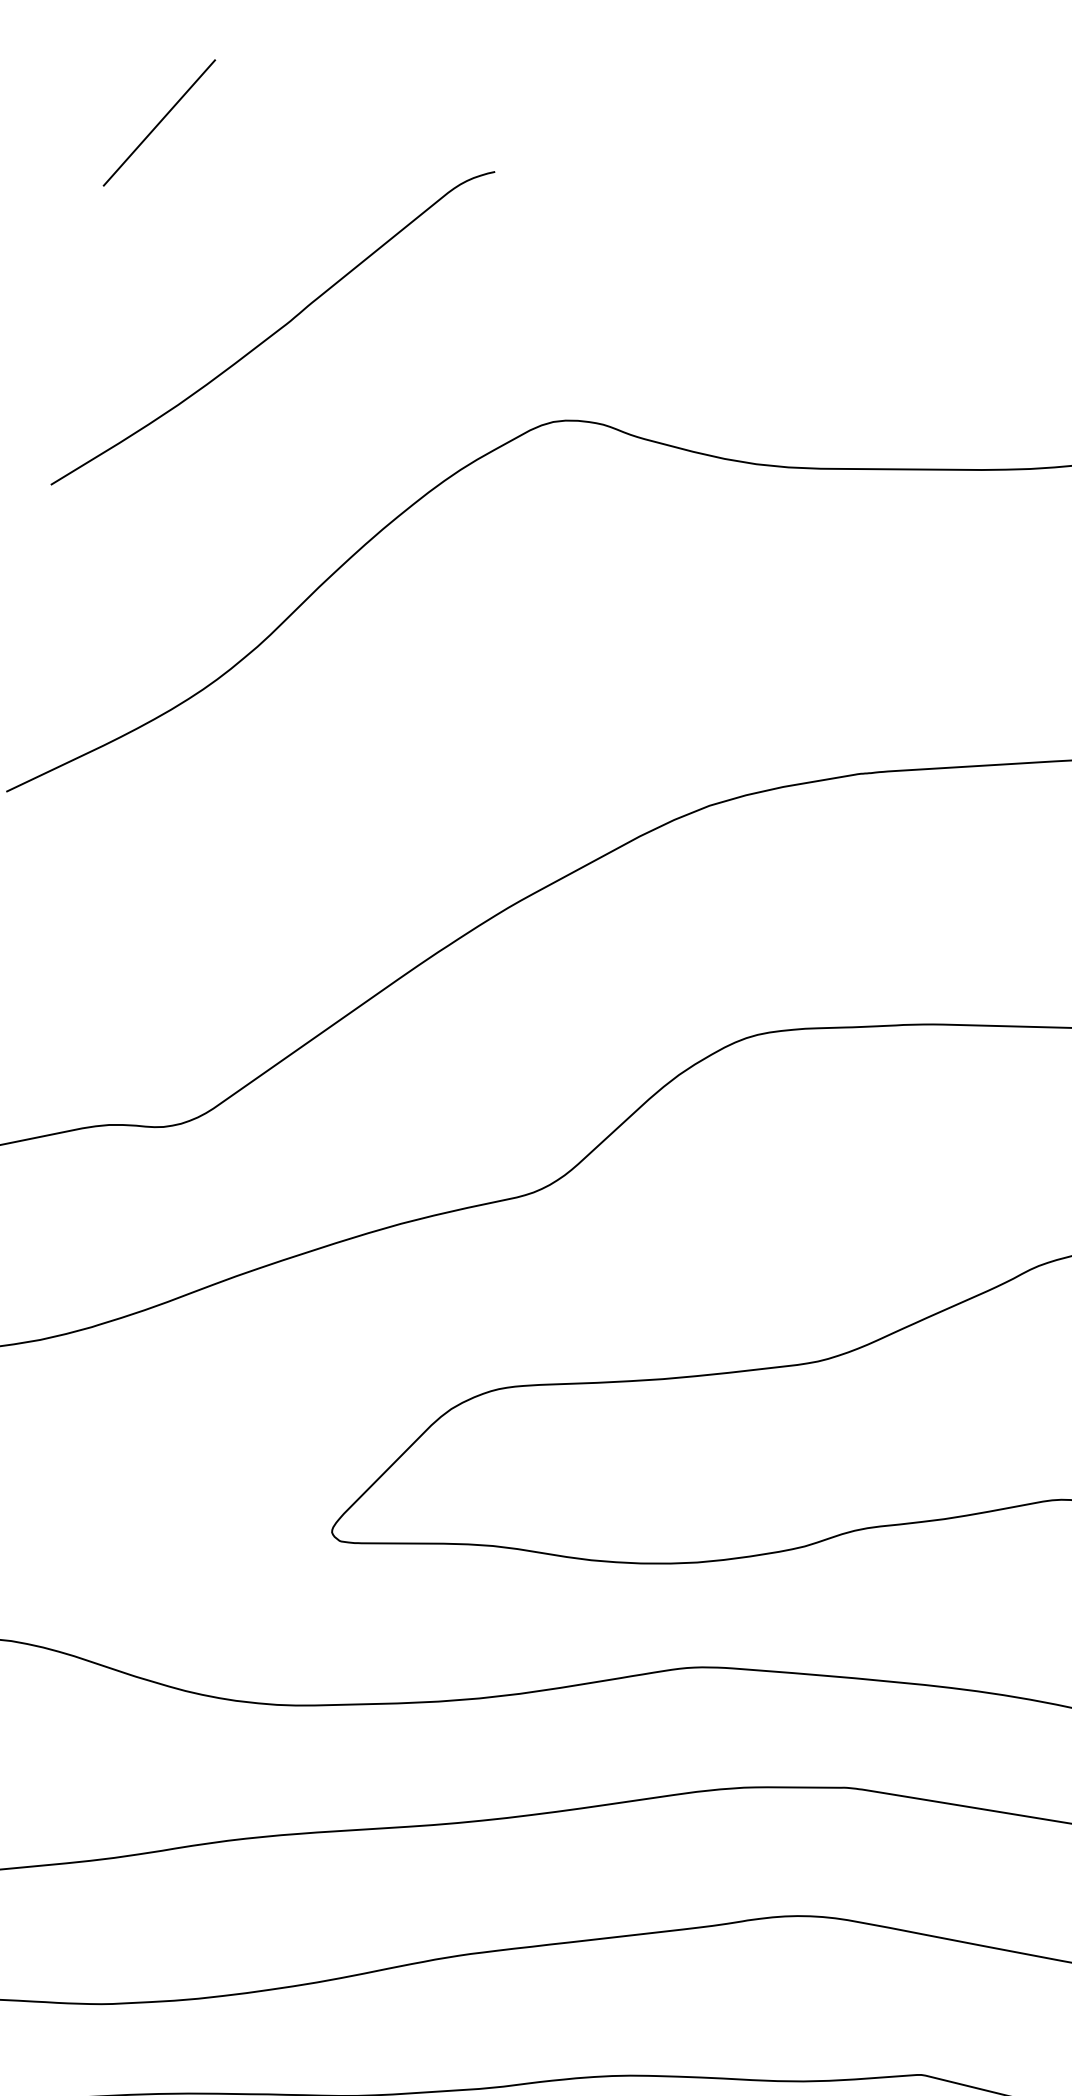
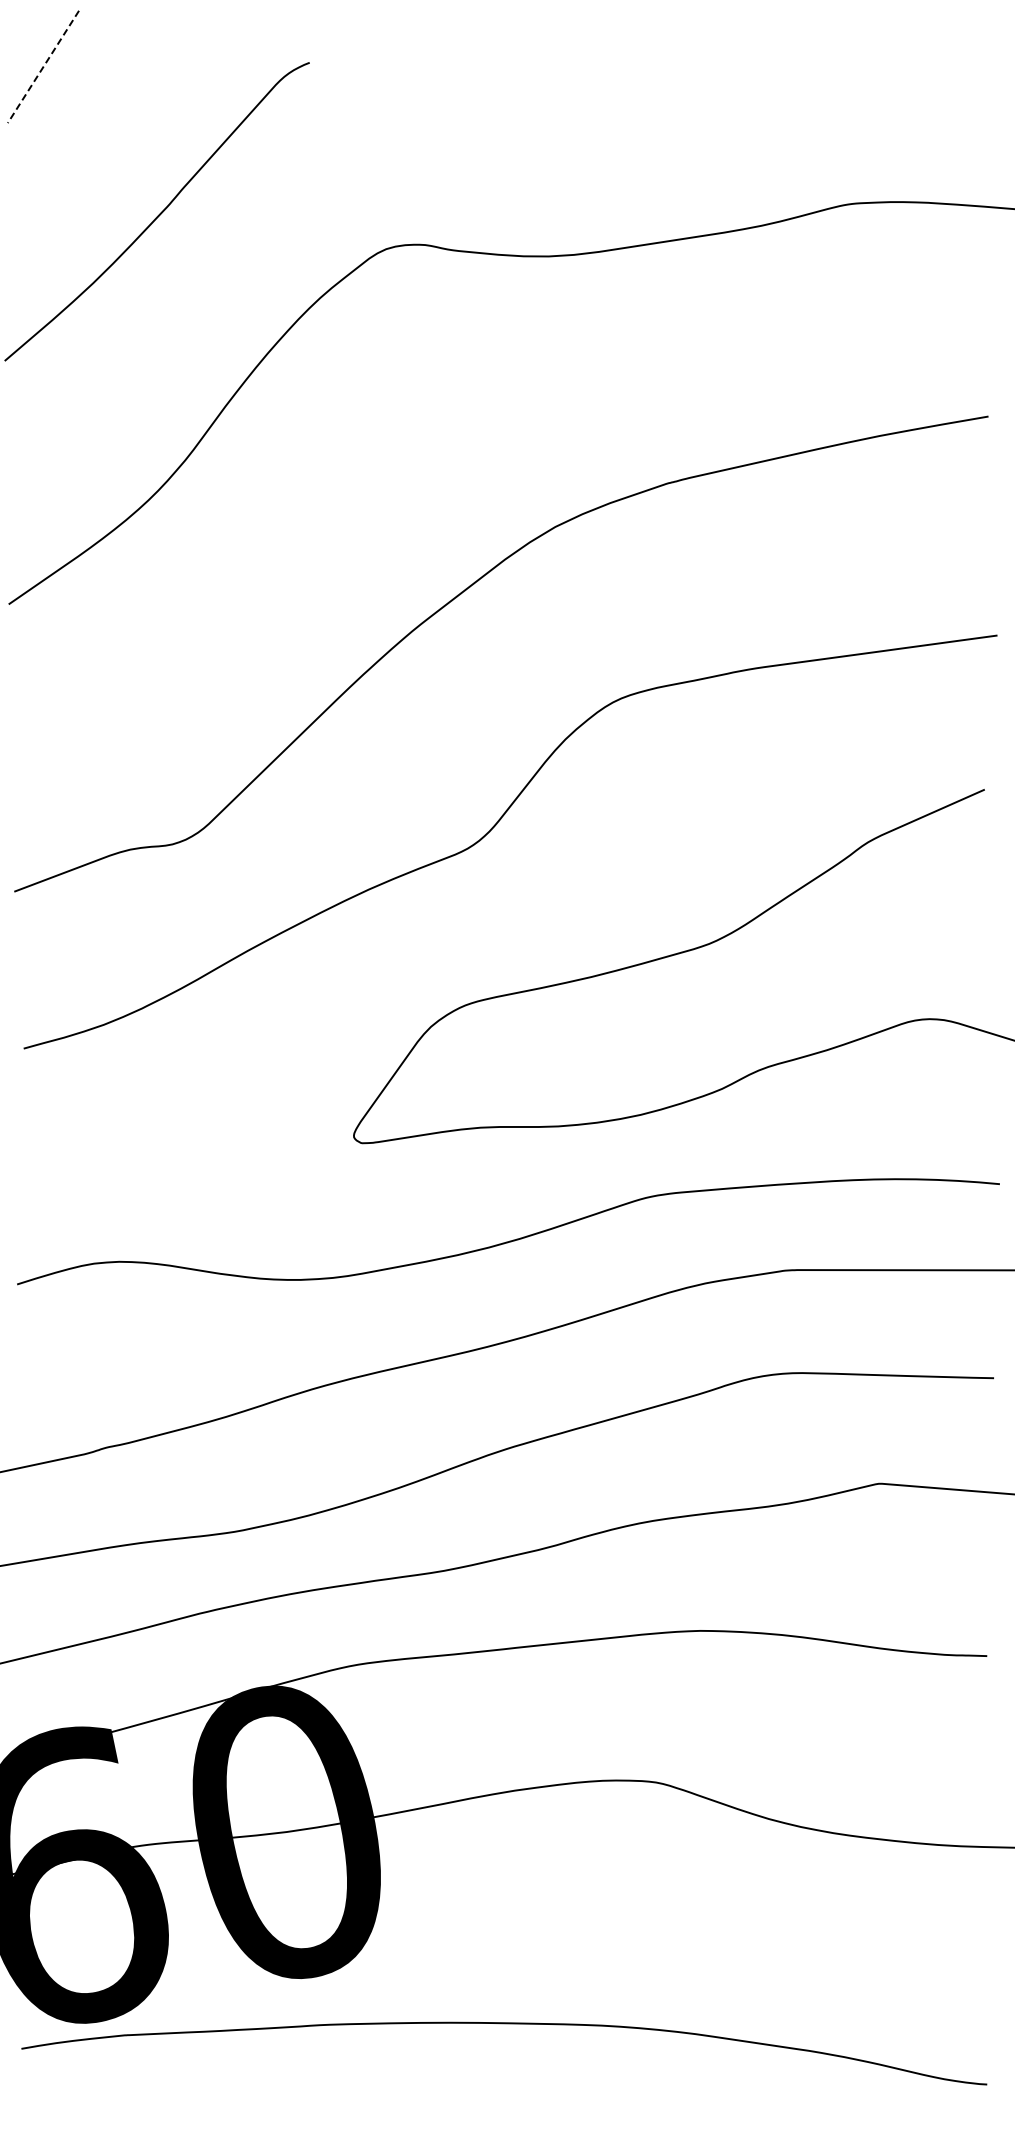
line: (159, 123) -> (43, 67), solid -> dashed

